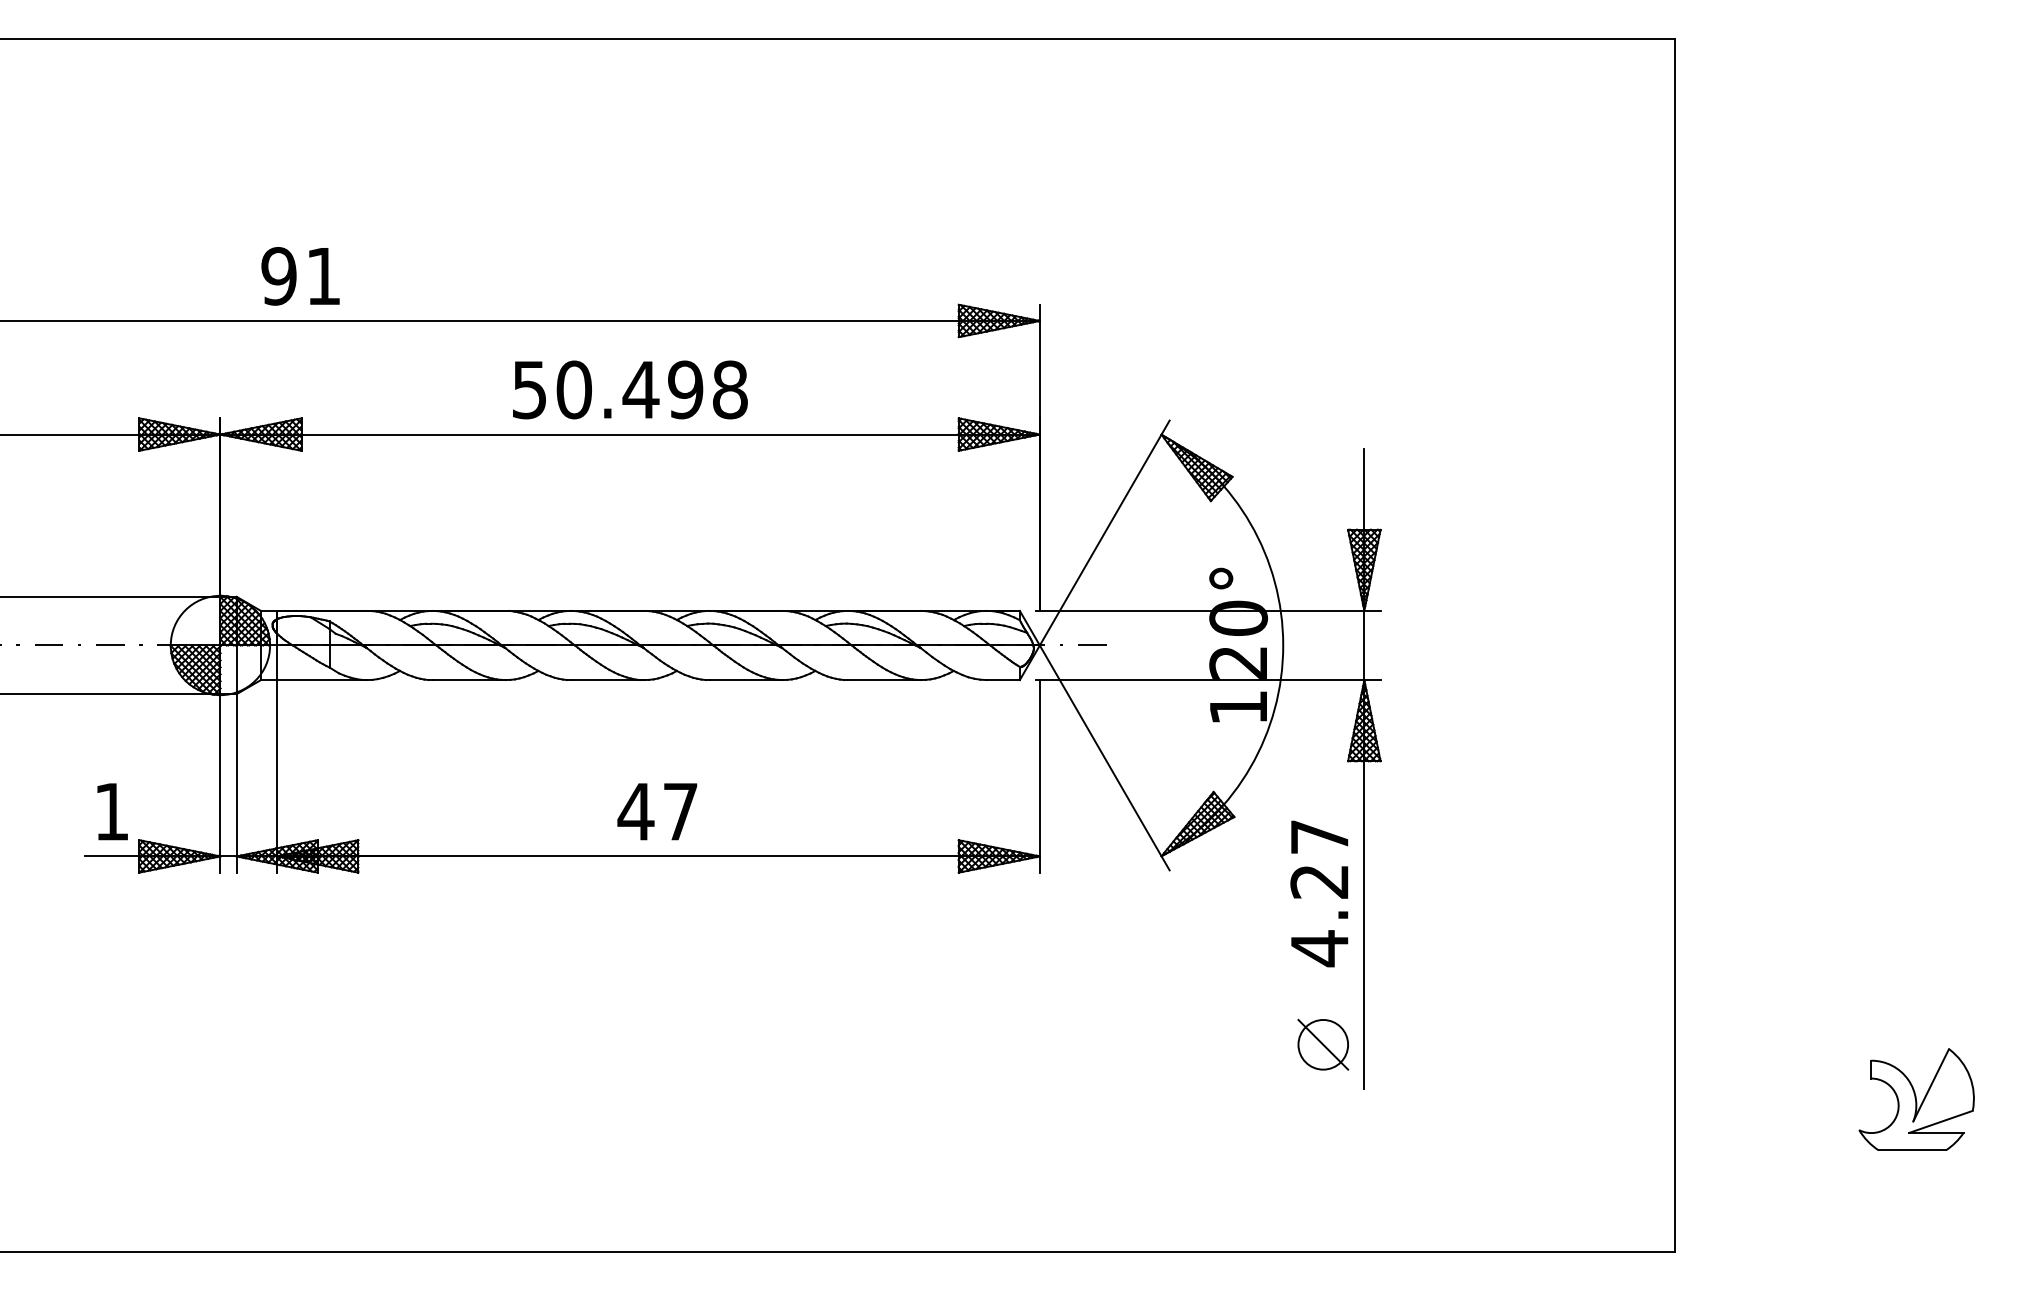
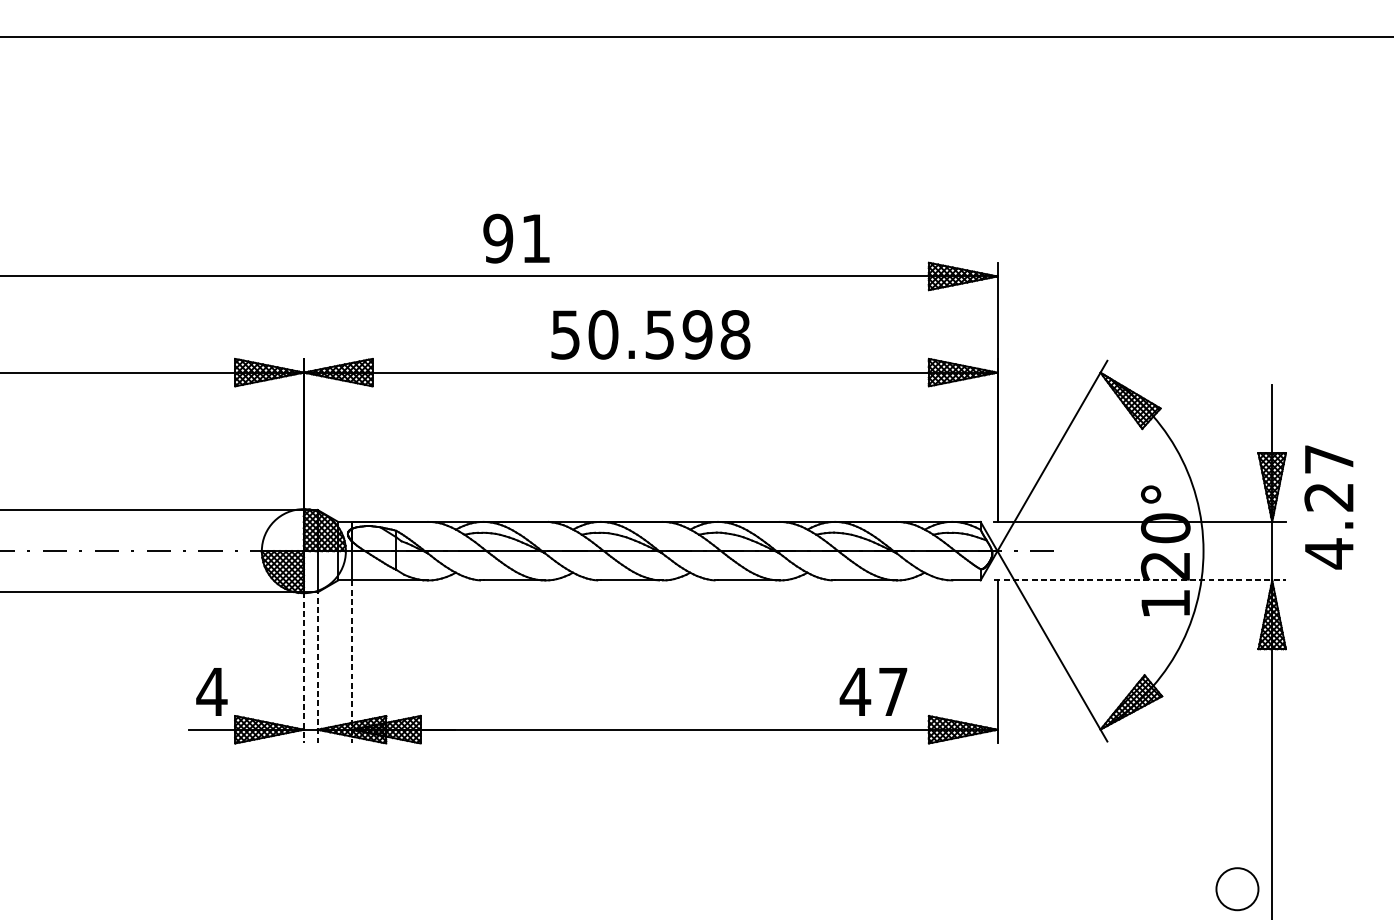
text: (300, 276) -> (516, 238), moved
text: (640, 390) -> (659, 335), 50.498 -> 50.598
line: (1208, 680) -> (1140, 580), solid -> dashed
line: (277, 776) -> (352, 662), solid -> dashed
line: (236, 782) -> (317, 667), solid -> dashed
line: (220, 783) -> (303, 668), solid -> dashed
text: (111, 811) -> (211, 691), 1 -> 4
text: (657, 811) -> (873, 691), moved
text: (1319, 893) -> (1329, 507), moved
line: (1323, 1044) -> (1237, 888), removed

